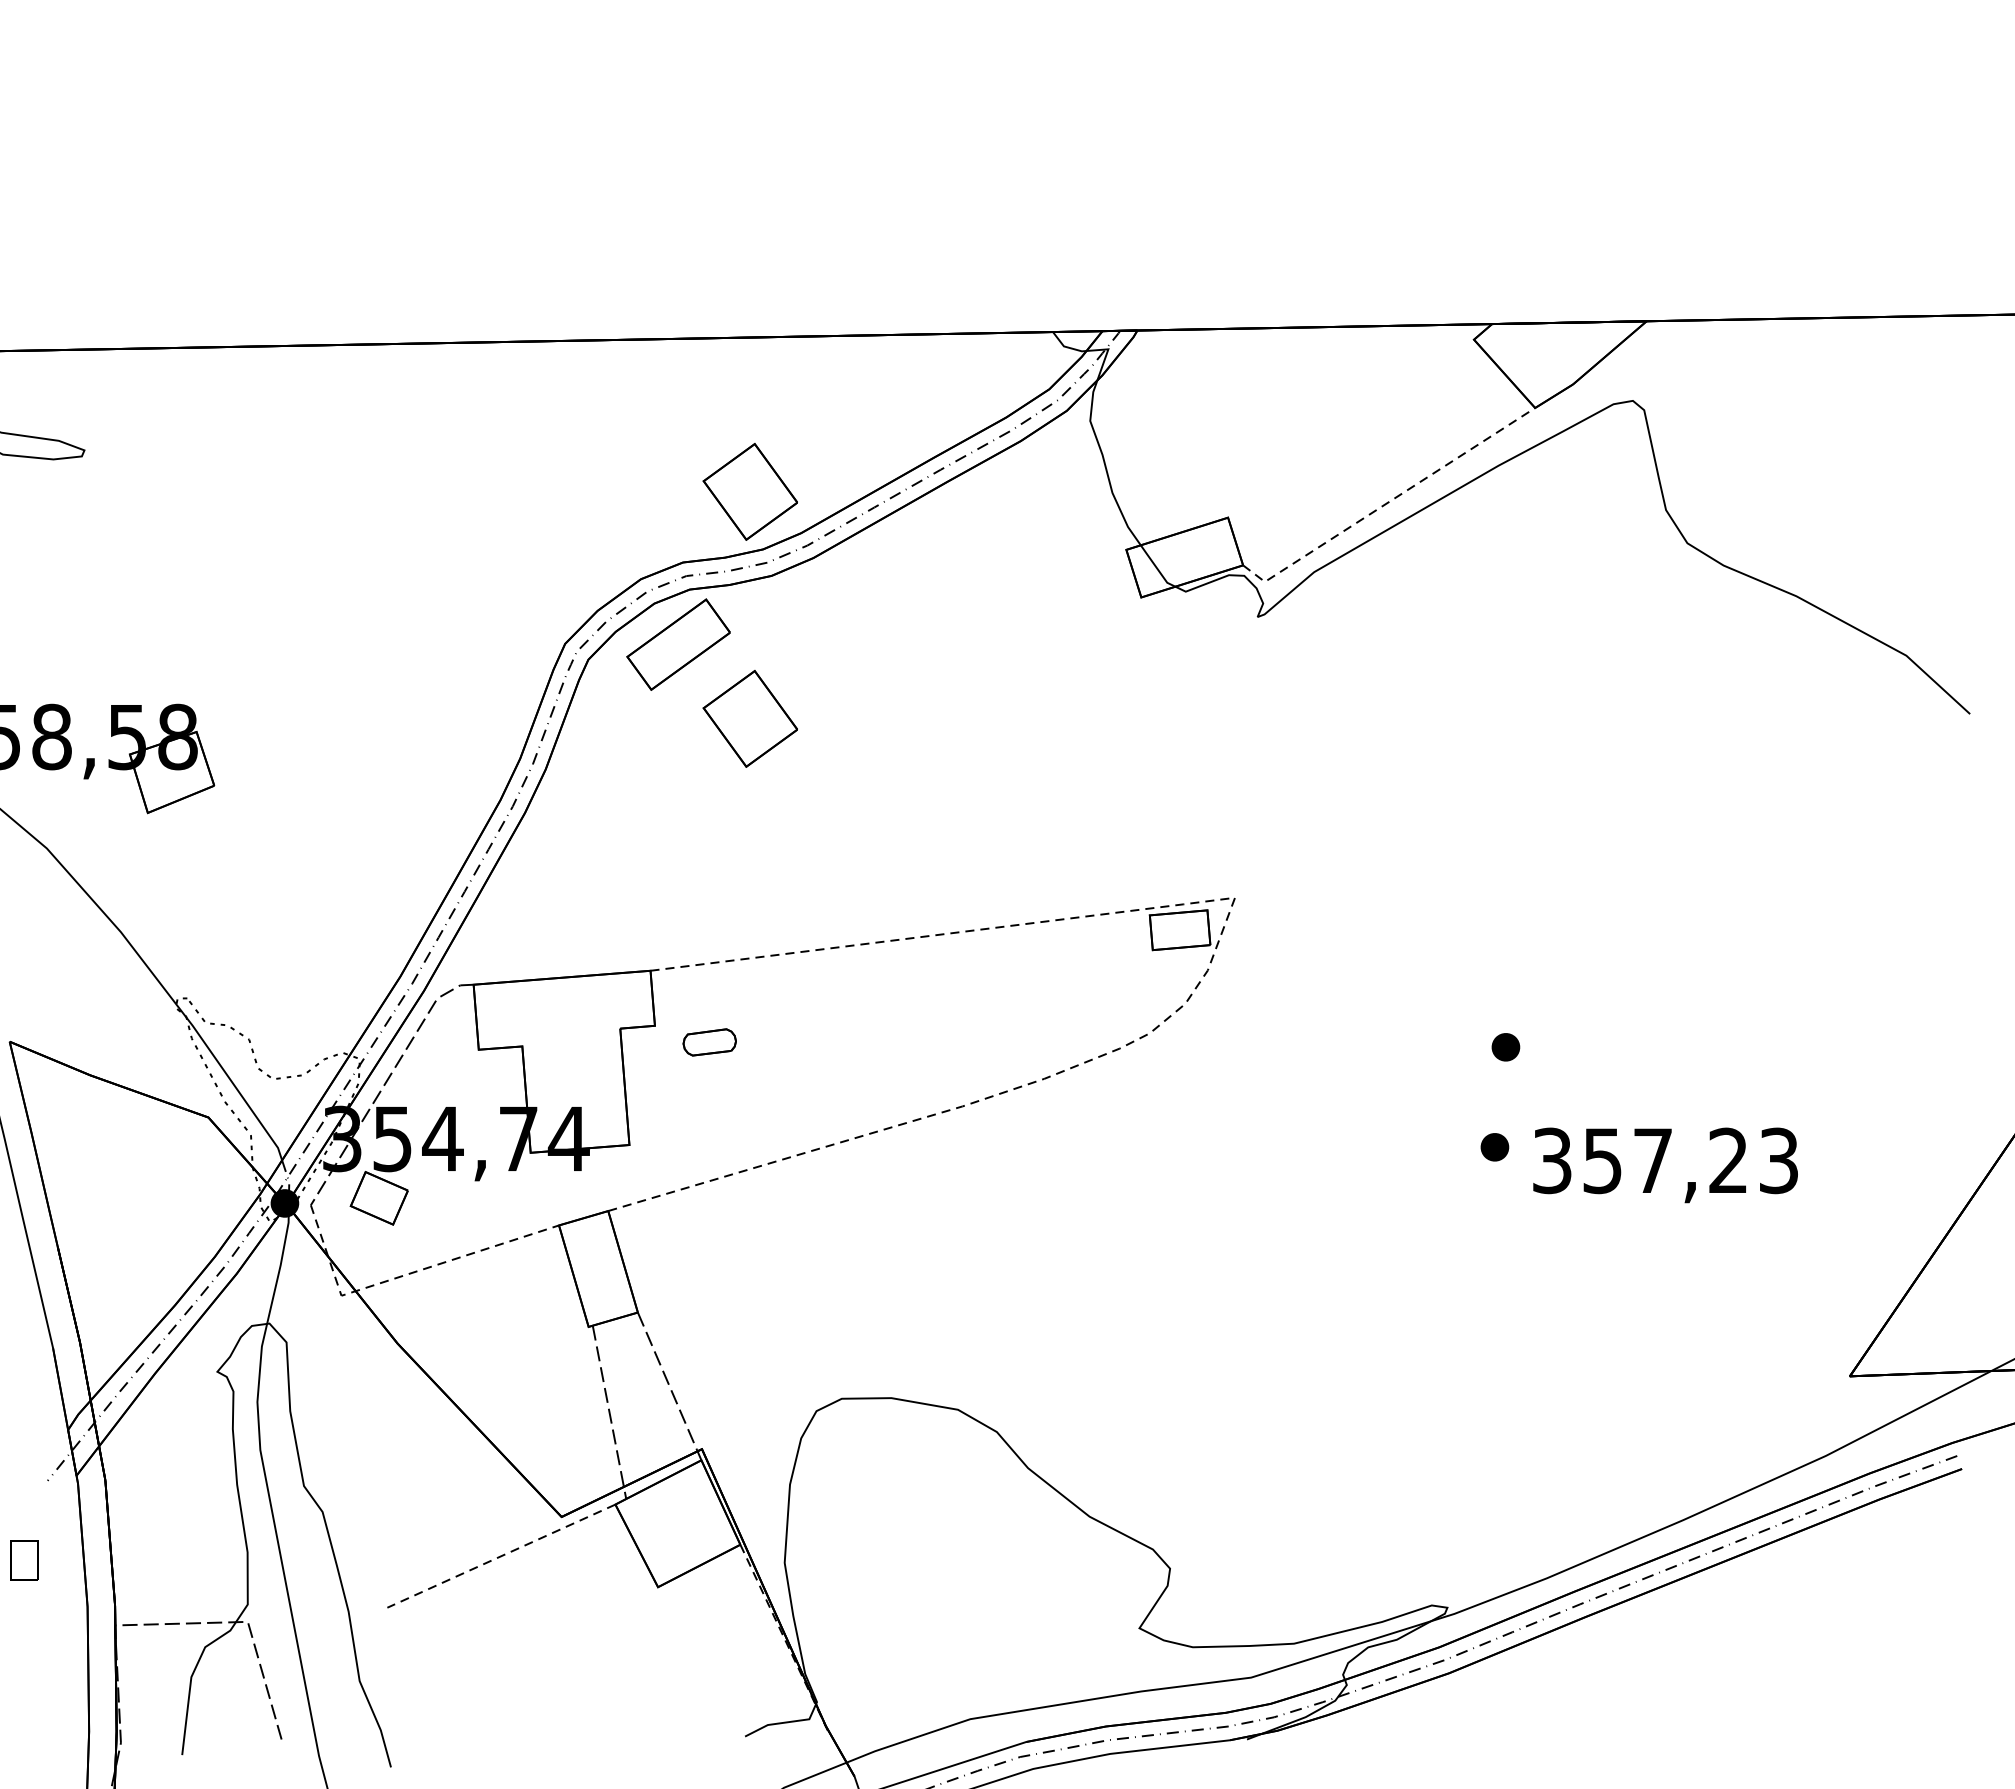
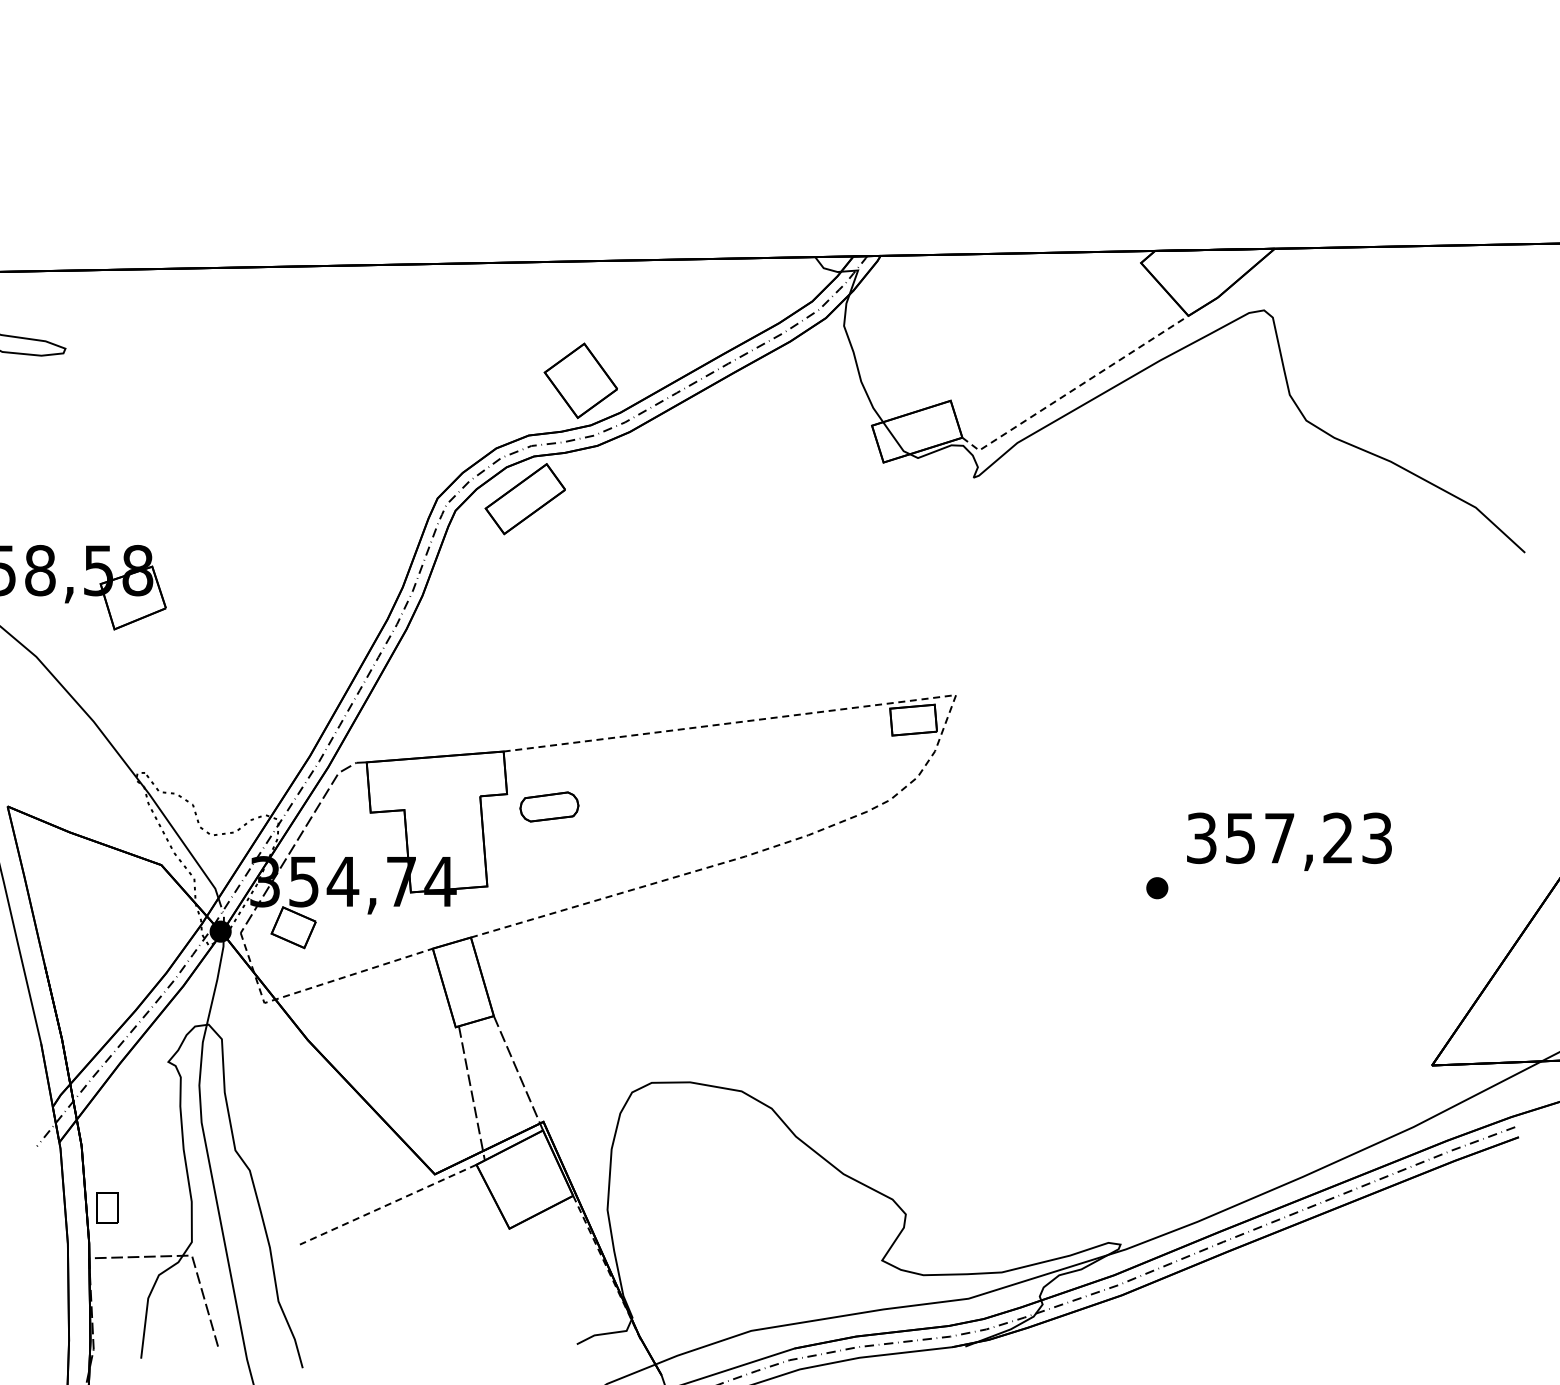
part: (749, 718) -> (580, 556), removed
part: (709, 1042) -> (549, 807), size x1.43
part: (1505, 1047) -> (1165, 810), removed
text: (1665, 1165) -> (1289, 841), moved
part: (24, 1560) -> (107, 1208), moved

